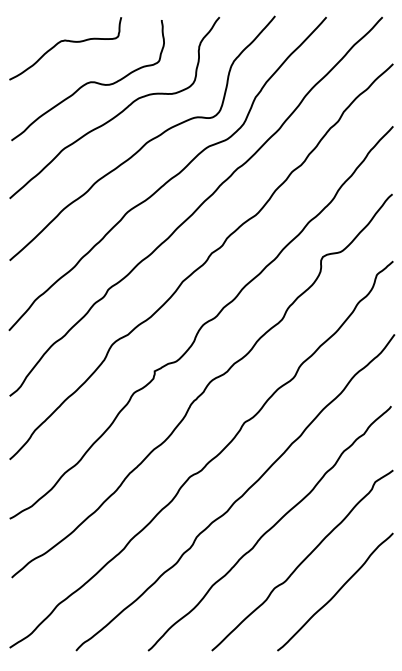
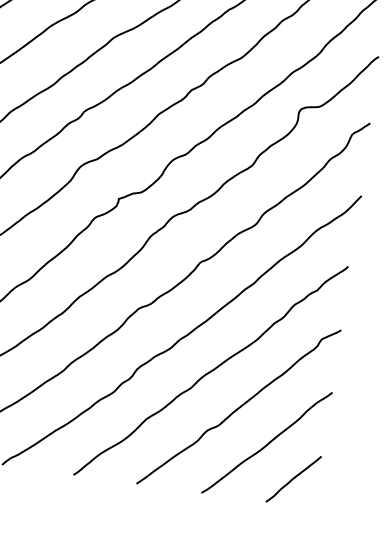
line: (366, 624) -> (293, 479), added

